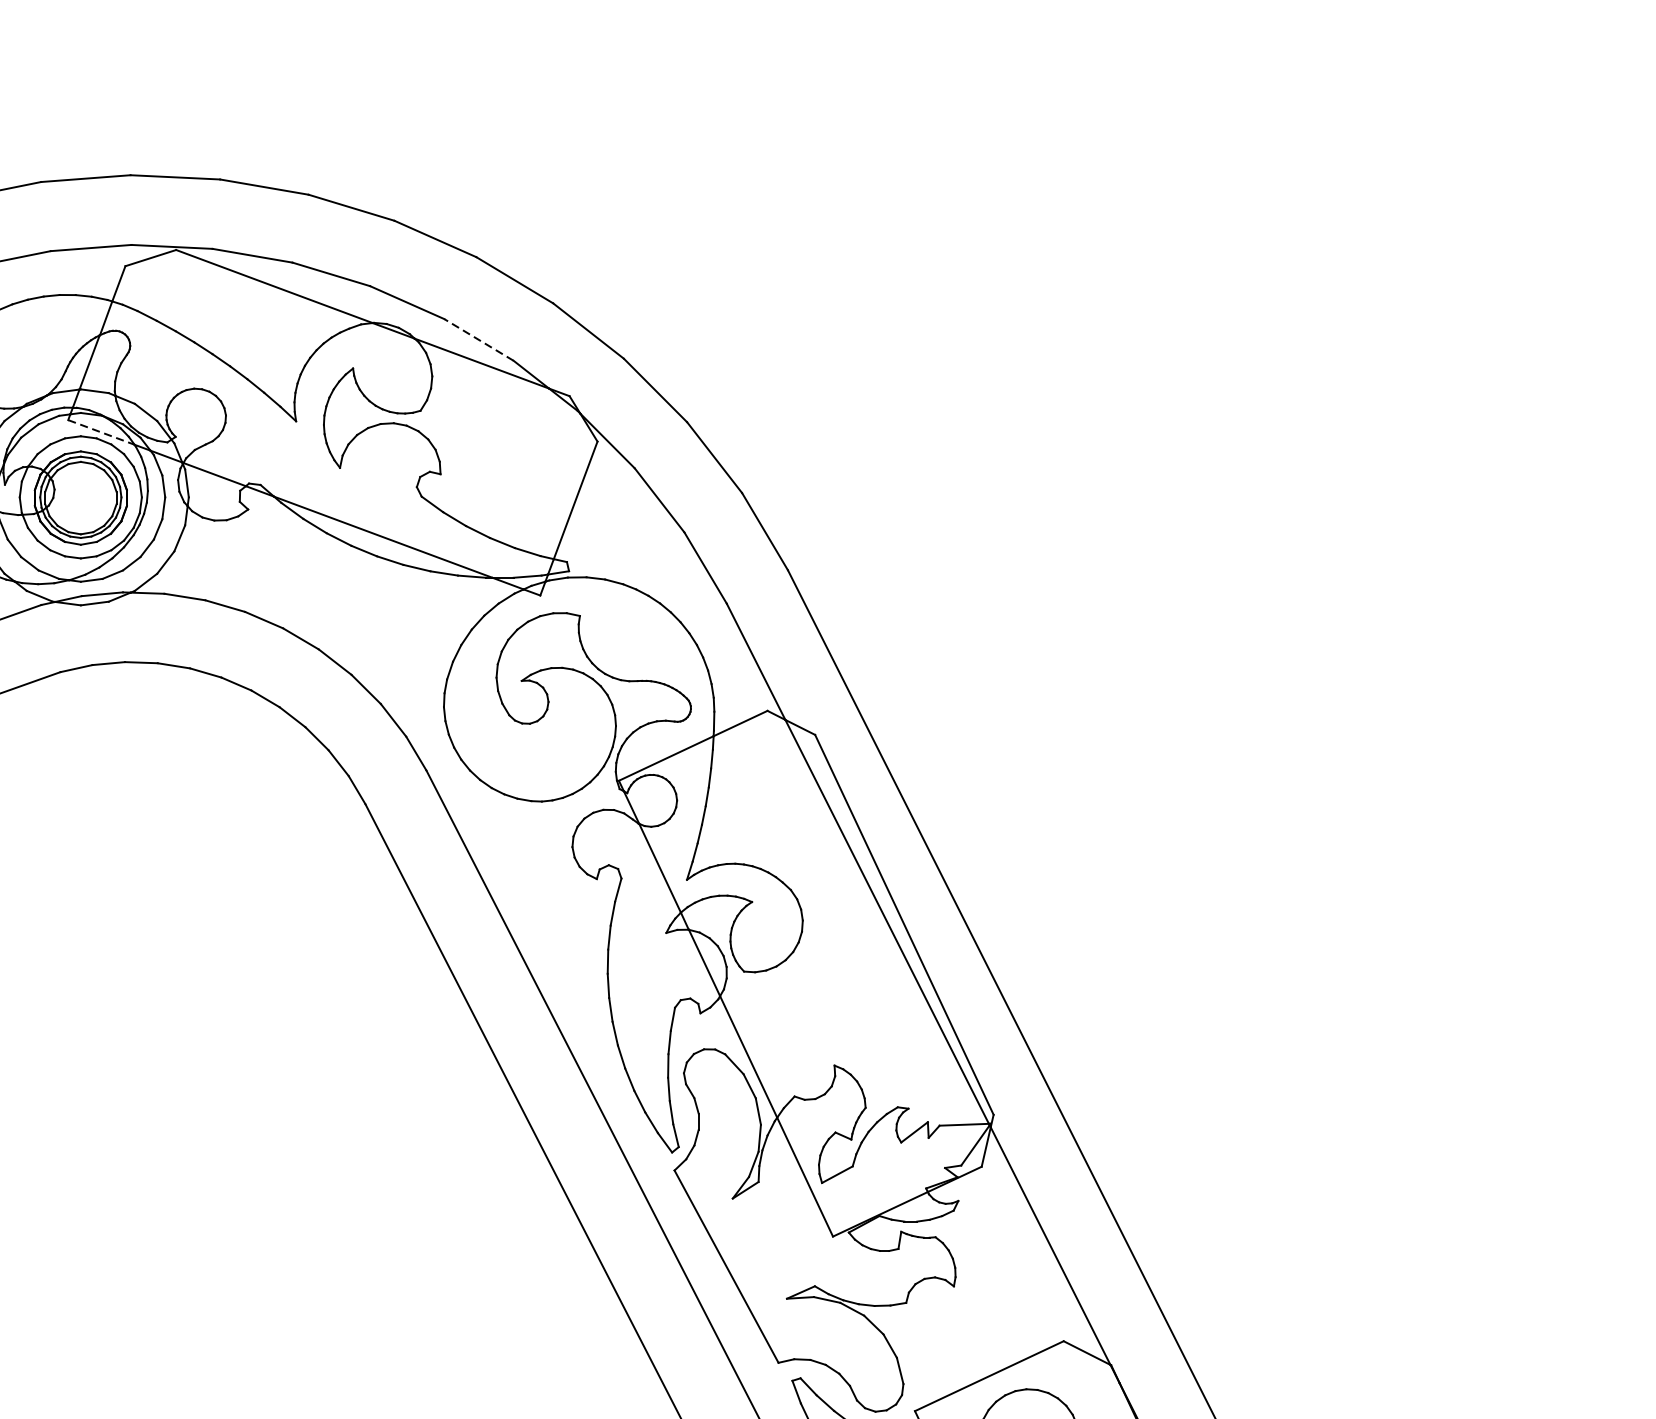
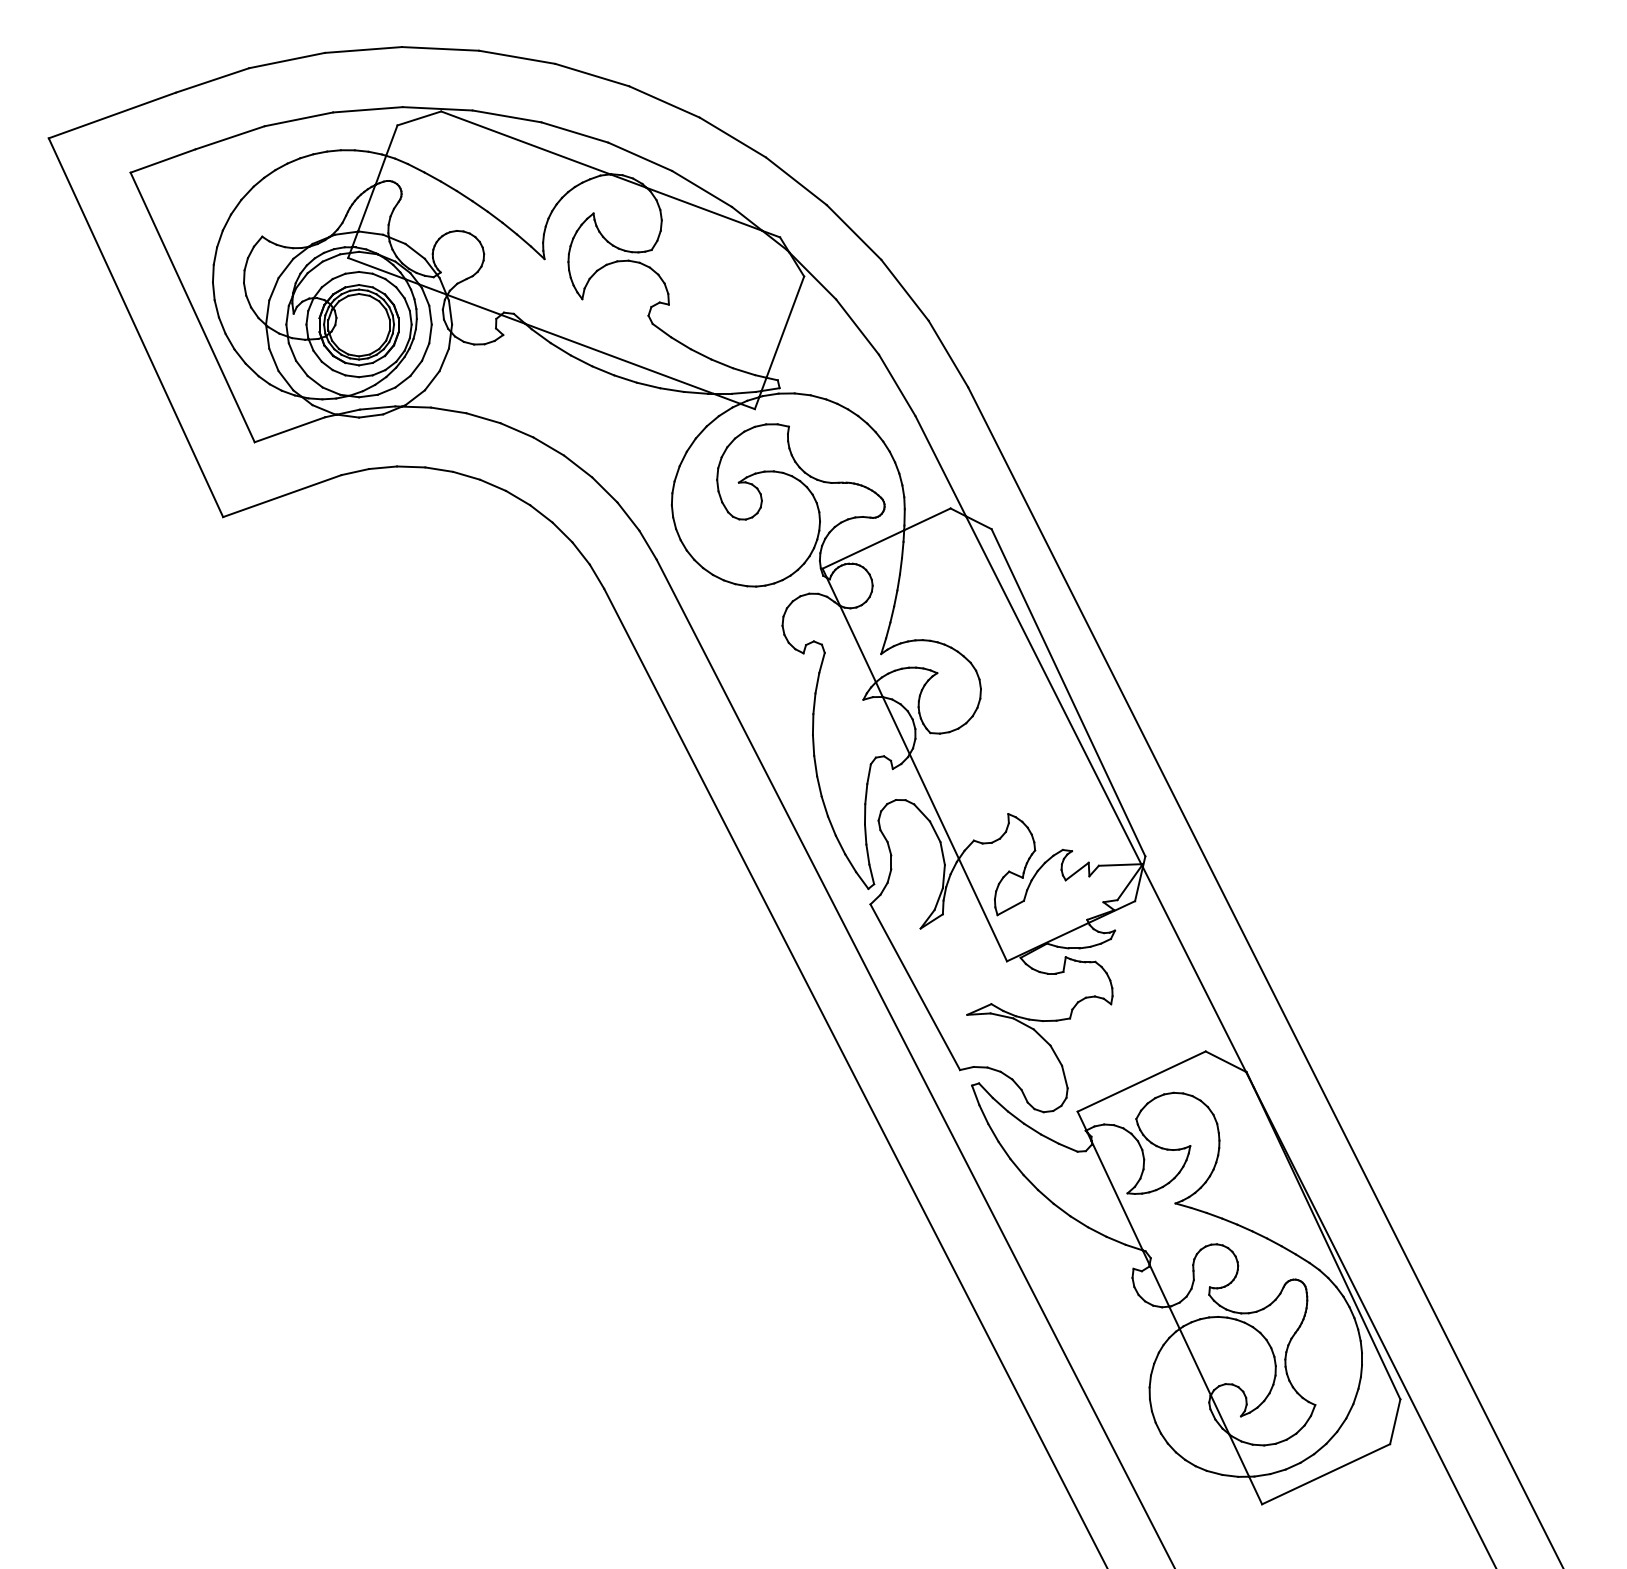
line: (479, 339) -> (702, 188), dashed -> solid
line: (102, 432) -> (377, 268), dashed -> solid

